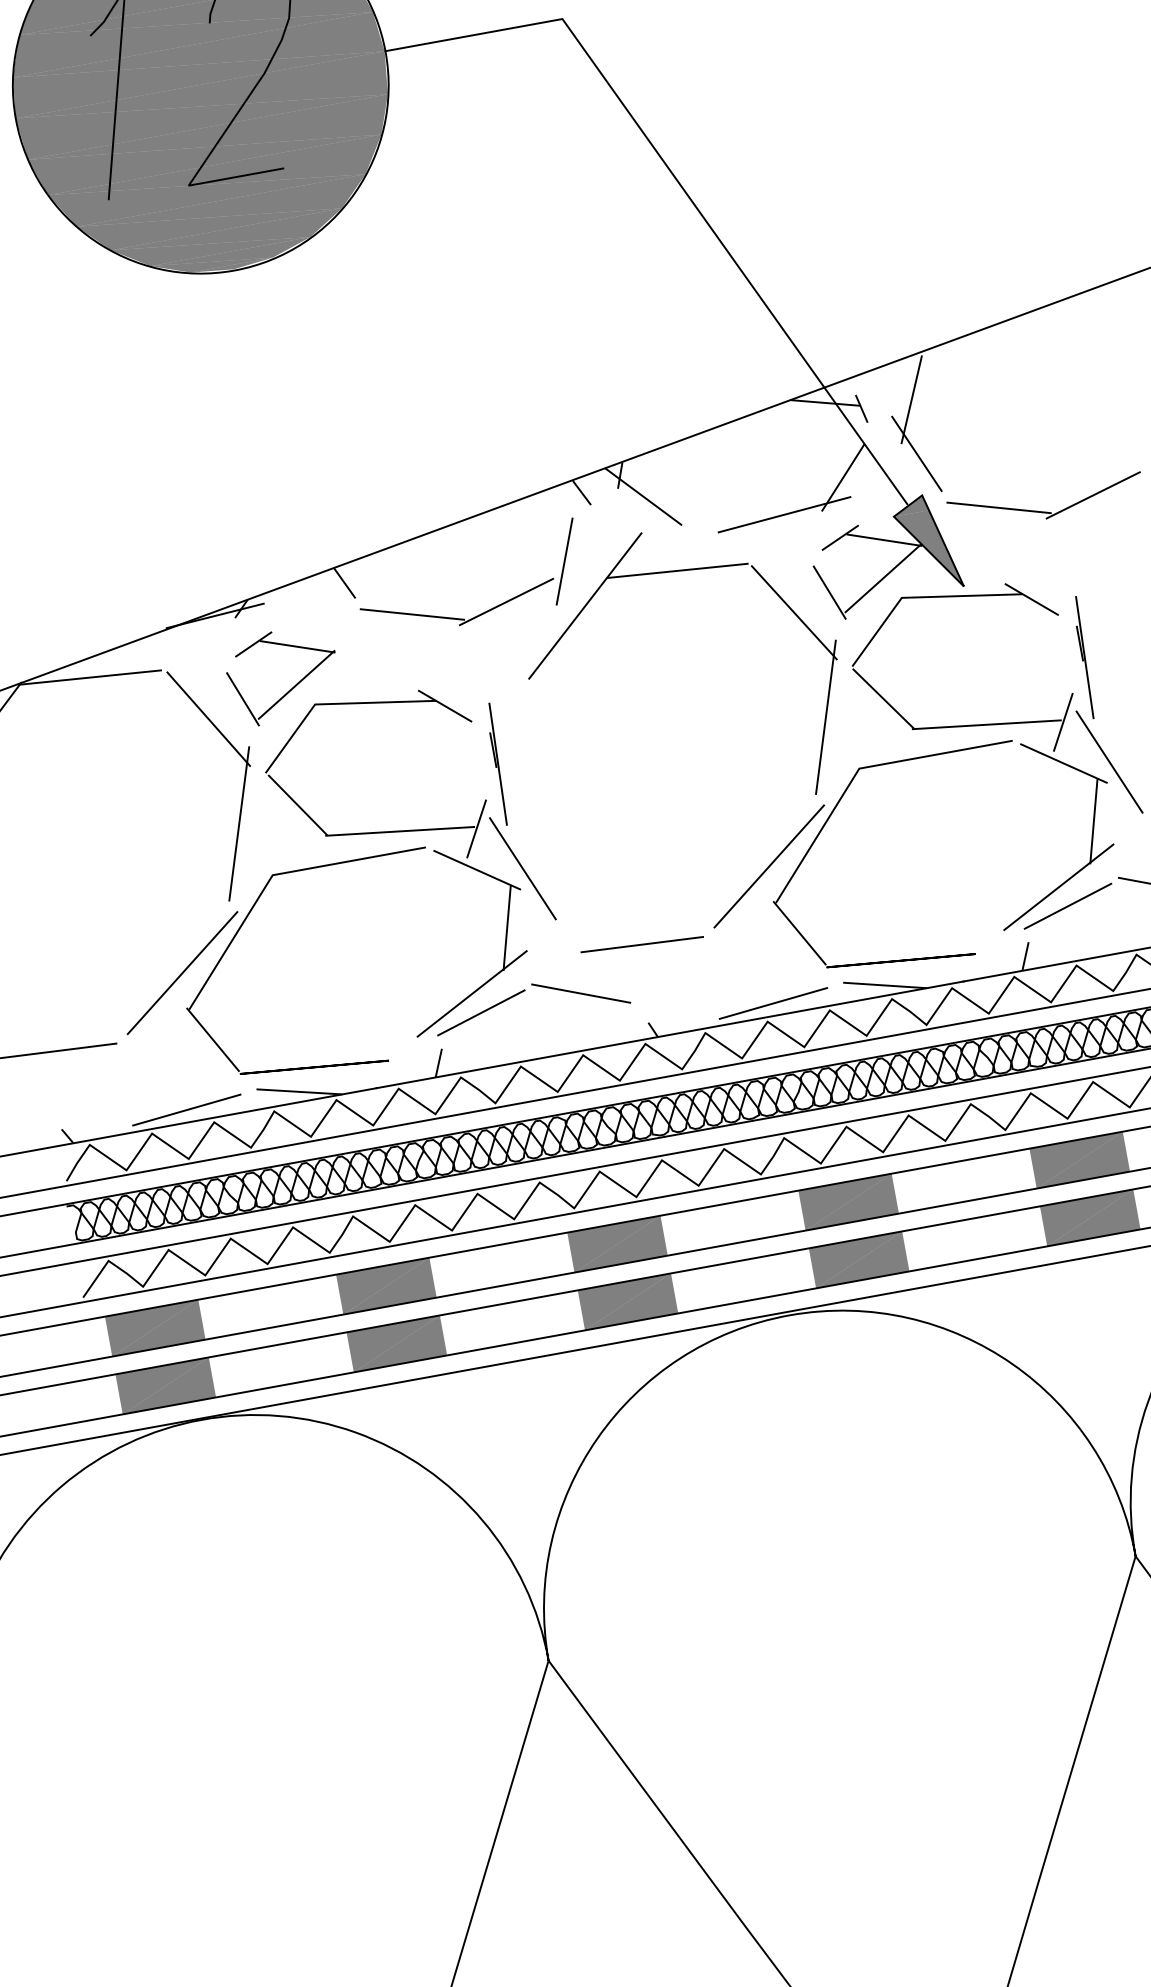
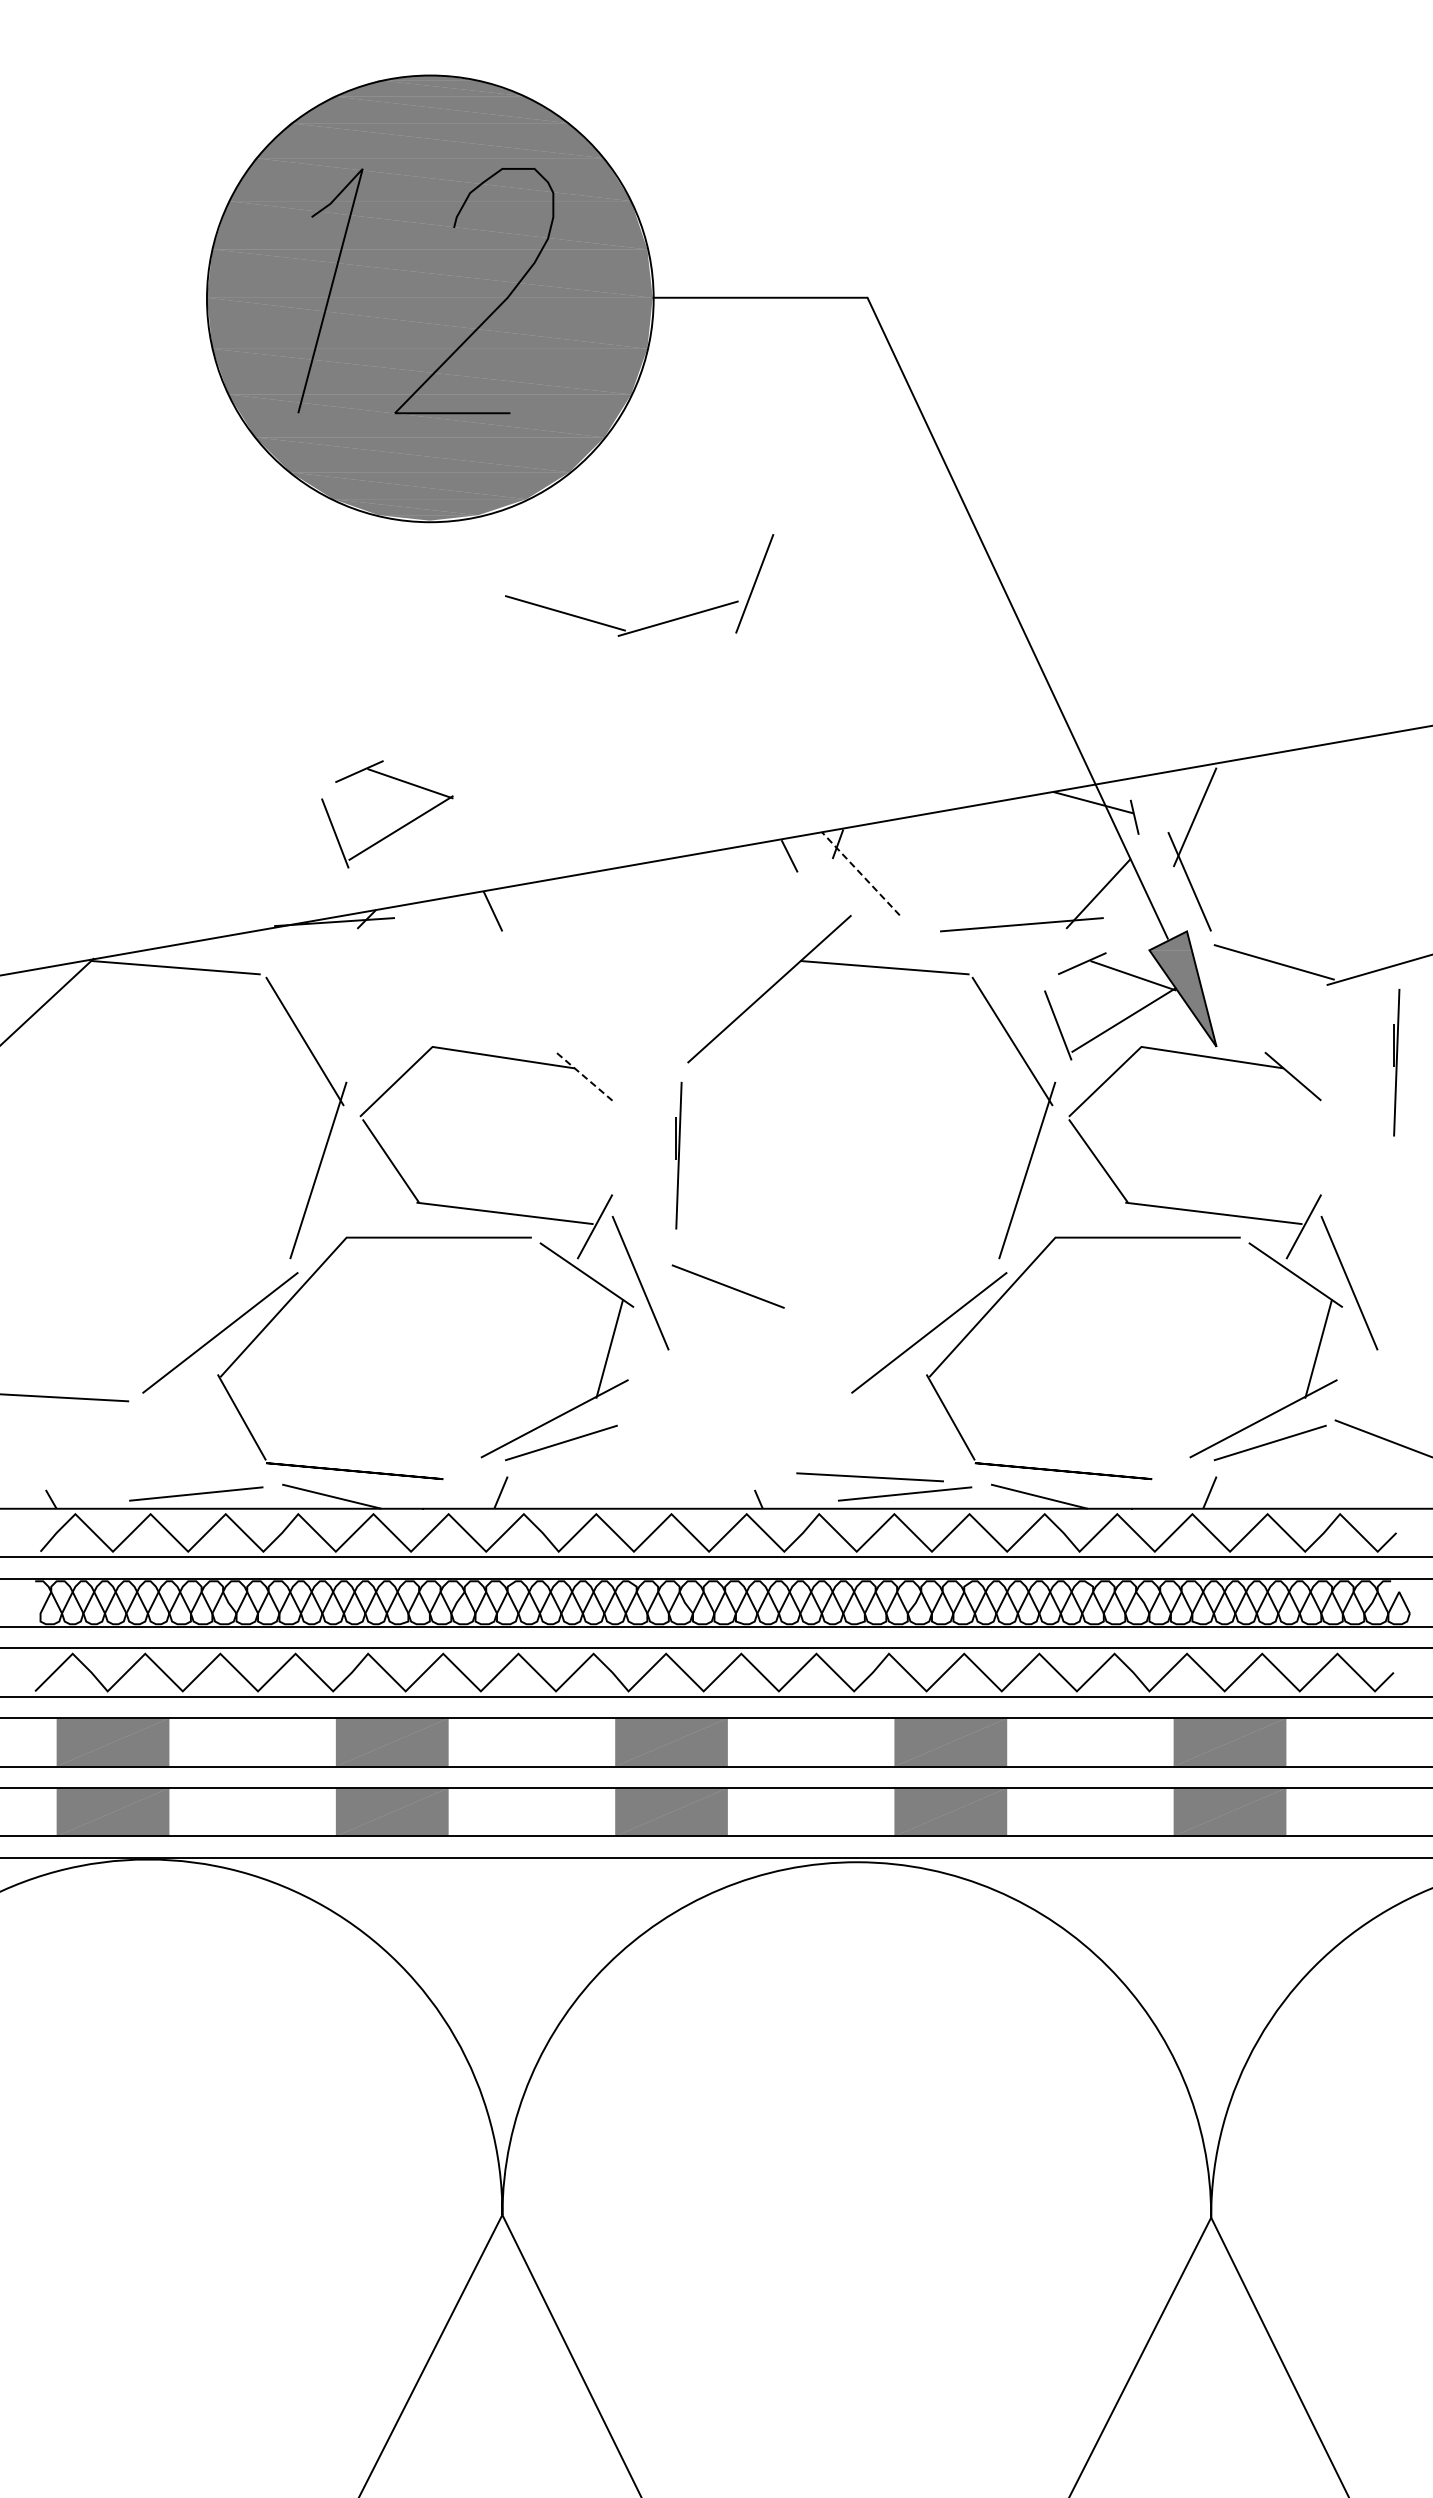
line: (643, 496) -> (860, 873), solid -> dashed
part: (486, 610) -> (653, 624), moved
part: (1084, 657) -> (1396, 1062), moved
part: (293, 686) -> (396, 829), moved
line: (444, 706) -> (583, 1076), solid -> dashed
part: (497, 764) -> (678, 1155), moved
line: (641, 944) -> (869, 1477), moved
line: (580, 993) -> (727, 1286), moved

